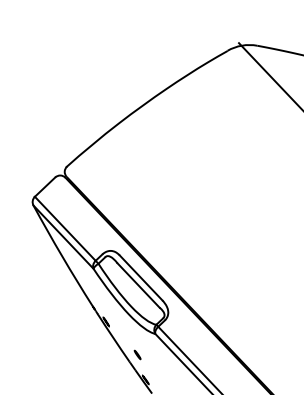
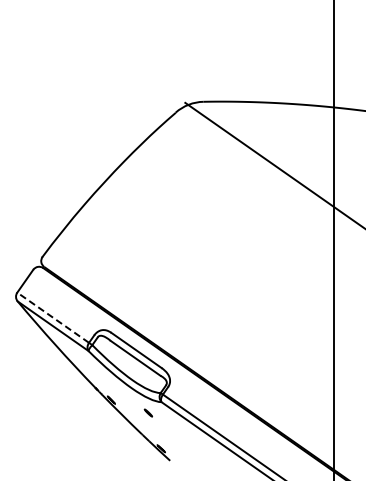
line: (65, 228) -> (53, 317), solid -> dashed
part: (136, 354) -> (147, 412), moved

